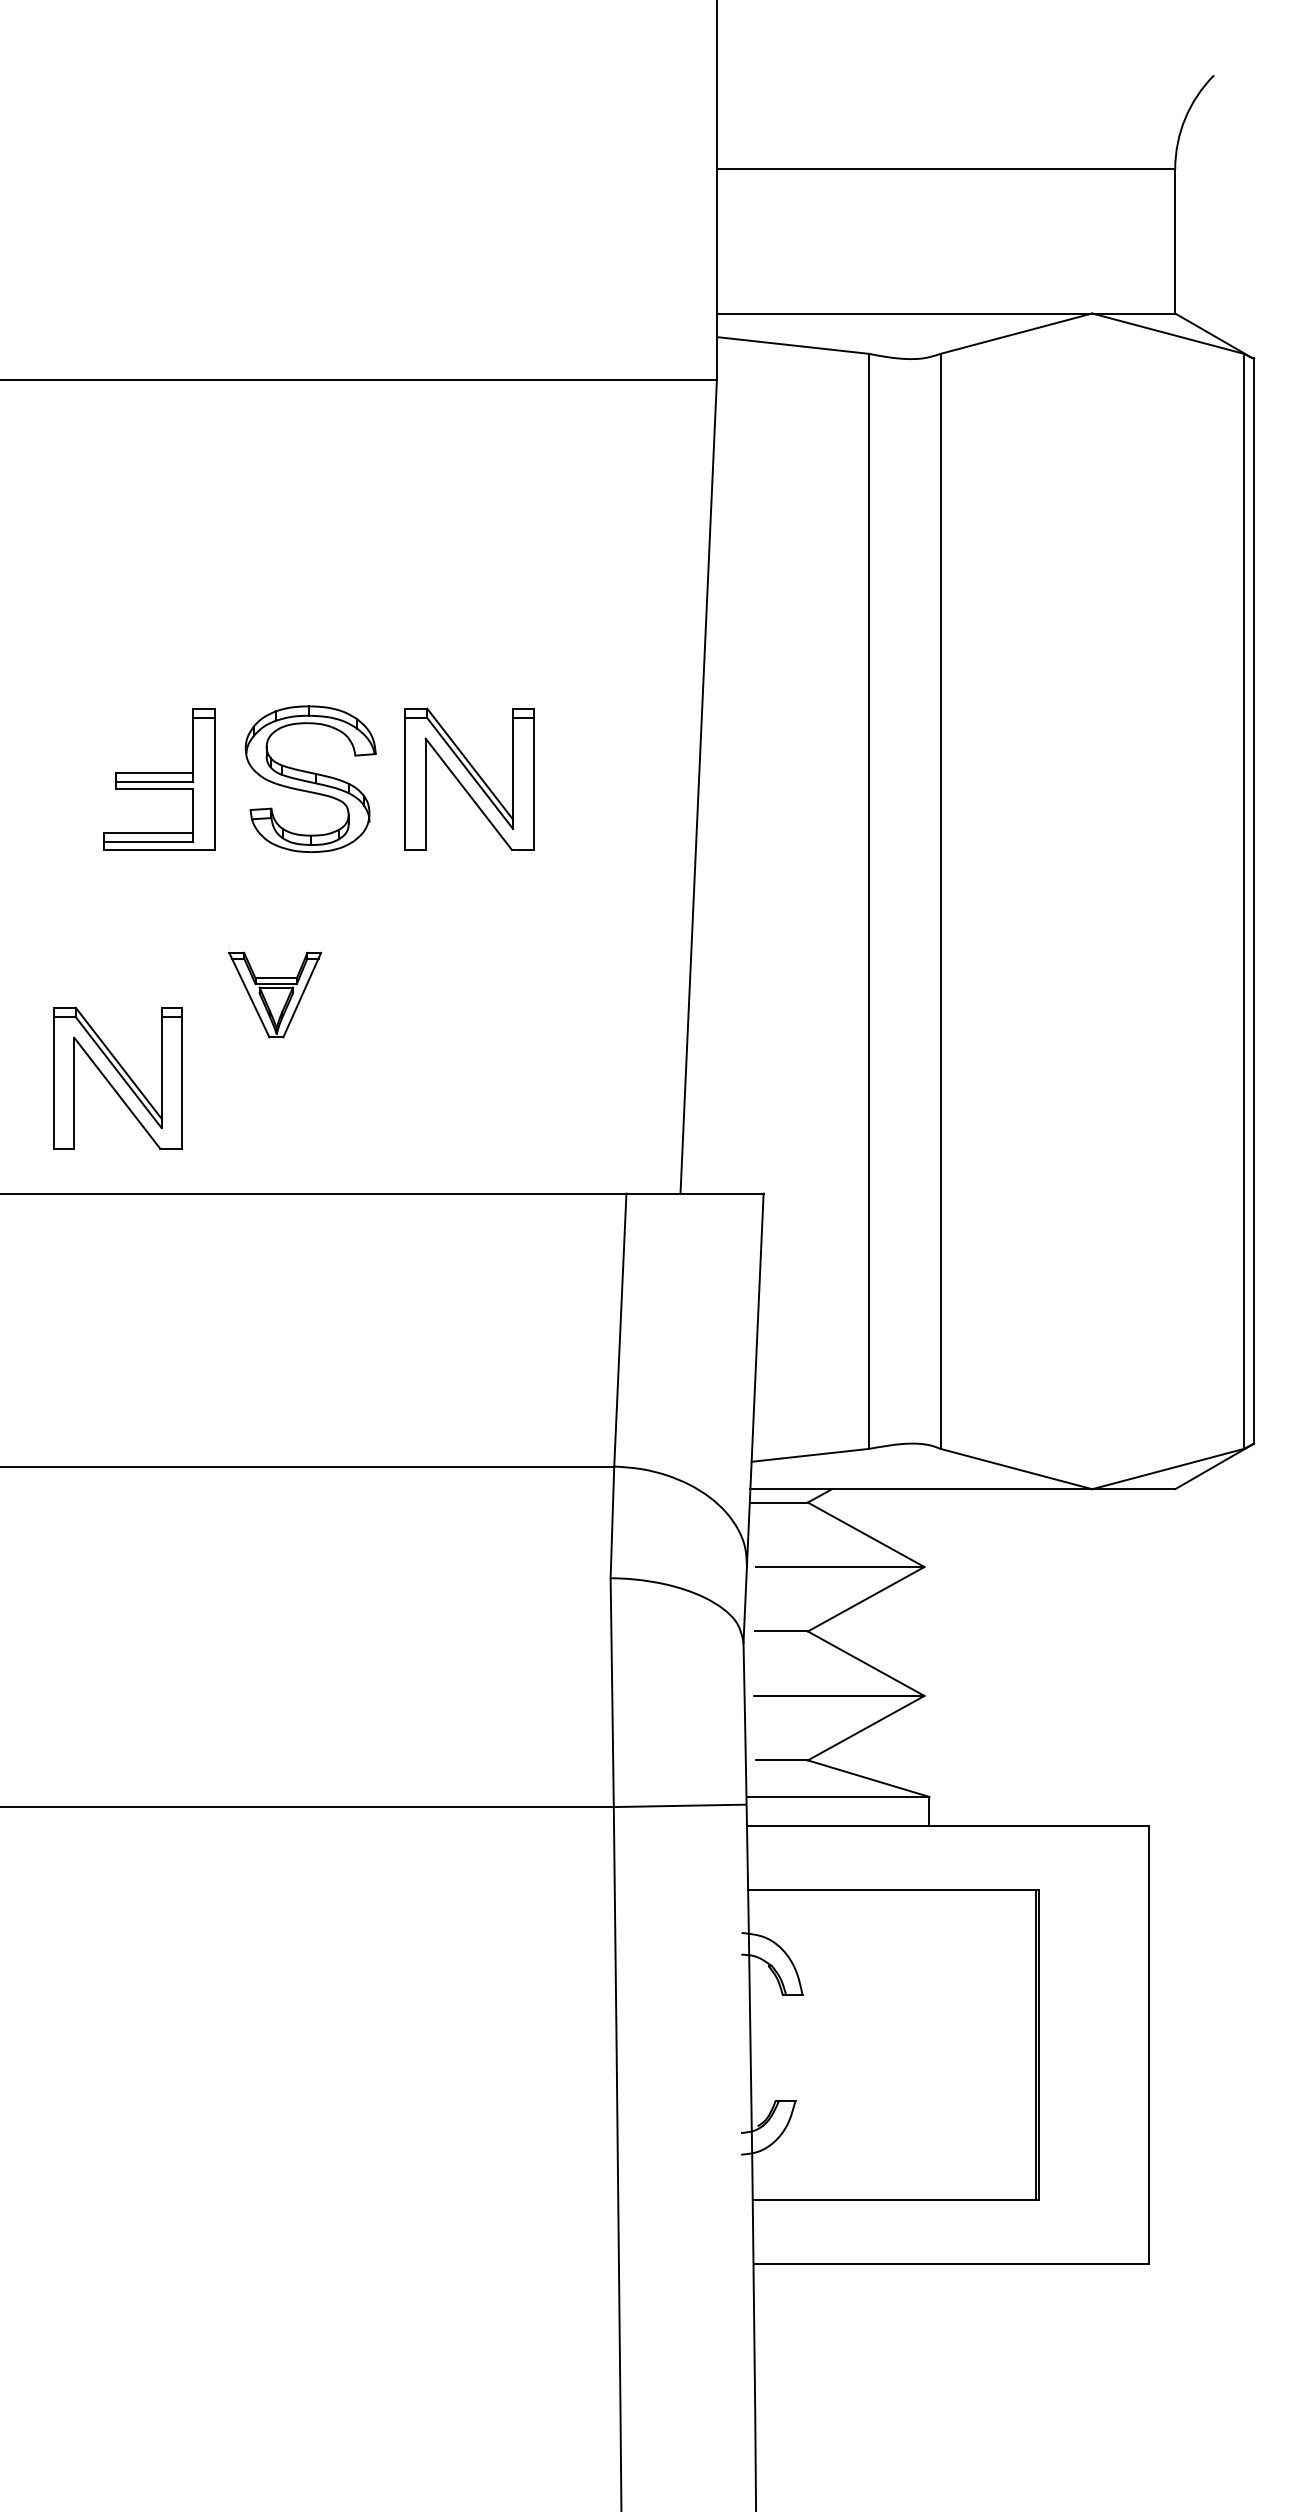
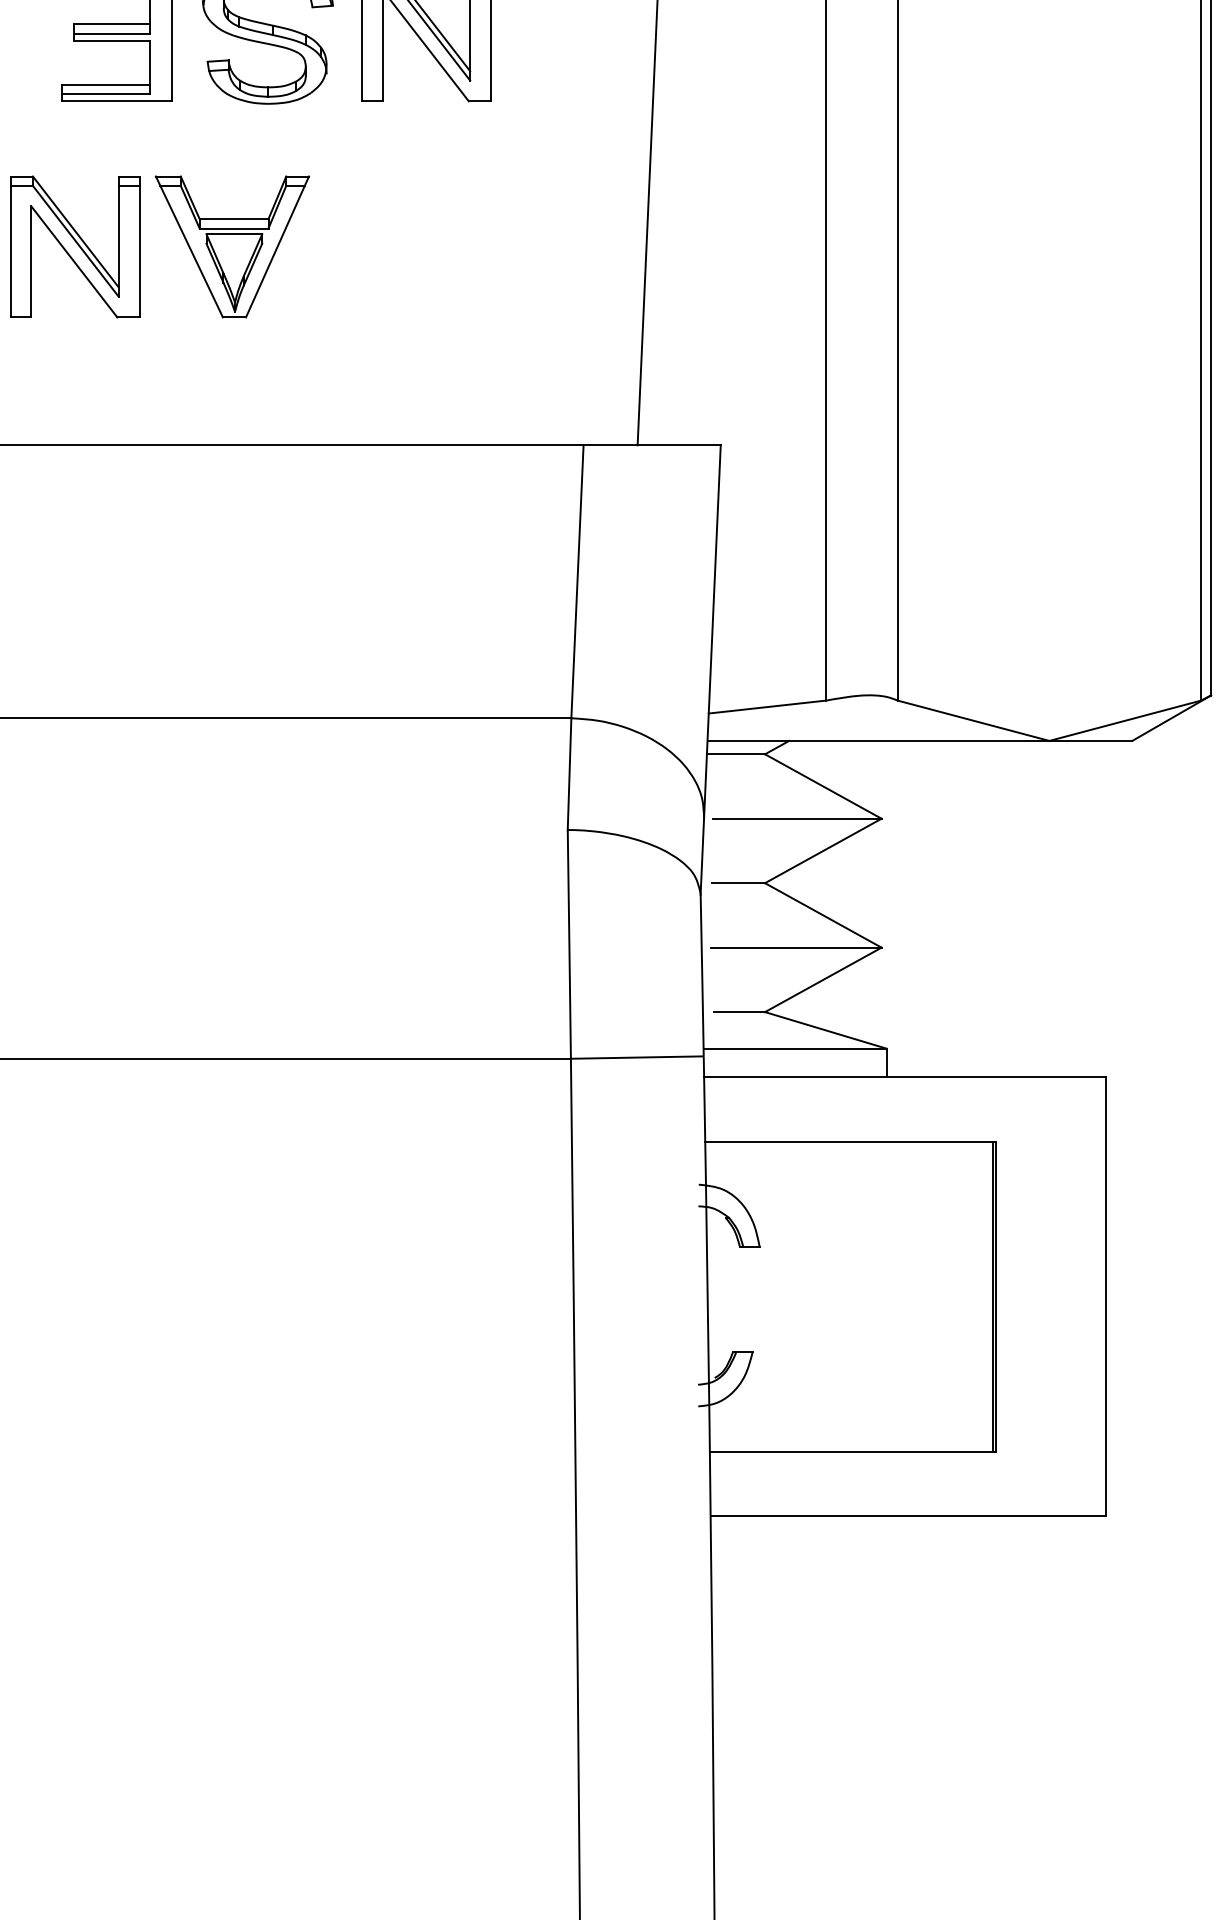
part: (274, 994) -> (231, 246), size x1.67
part: (117, 1077) -> (74, 246), moved

